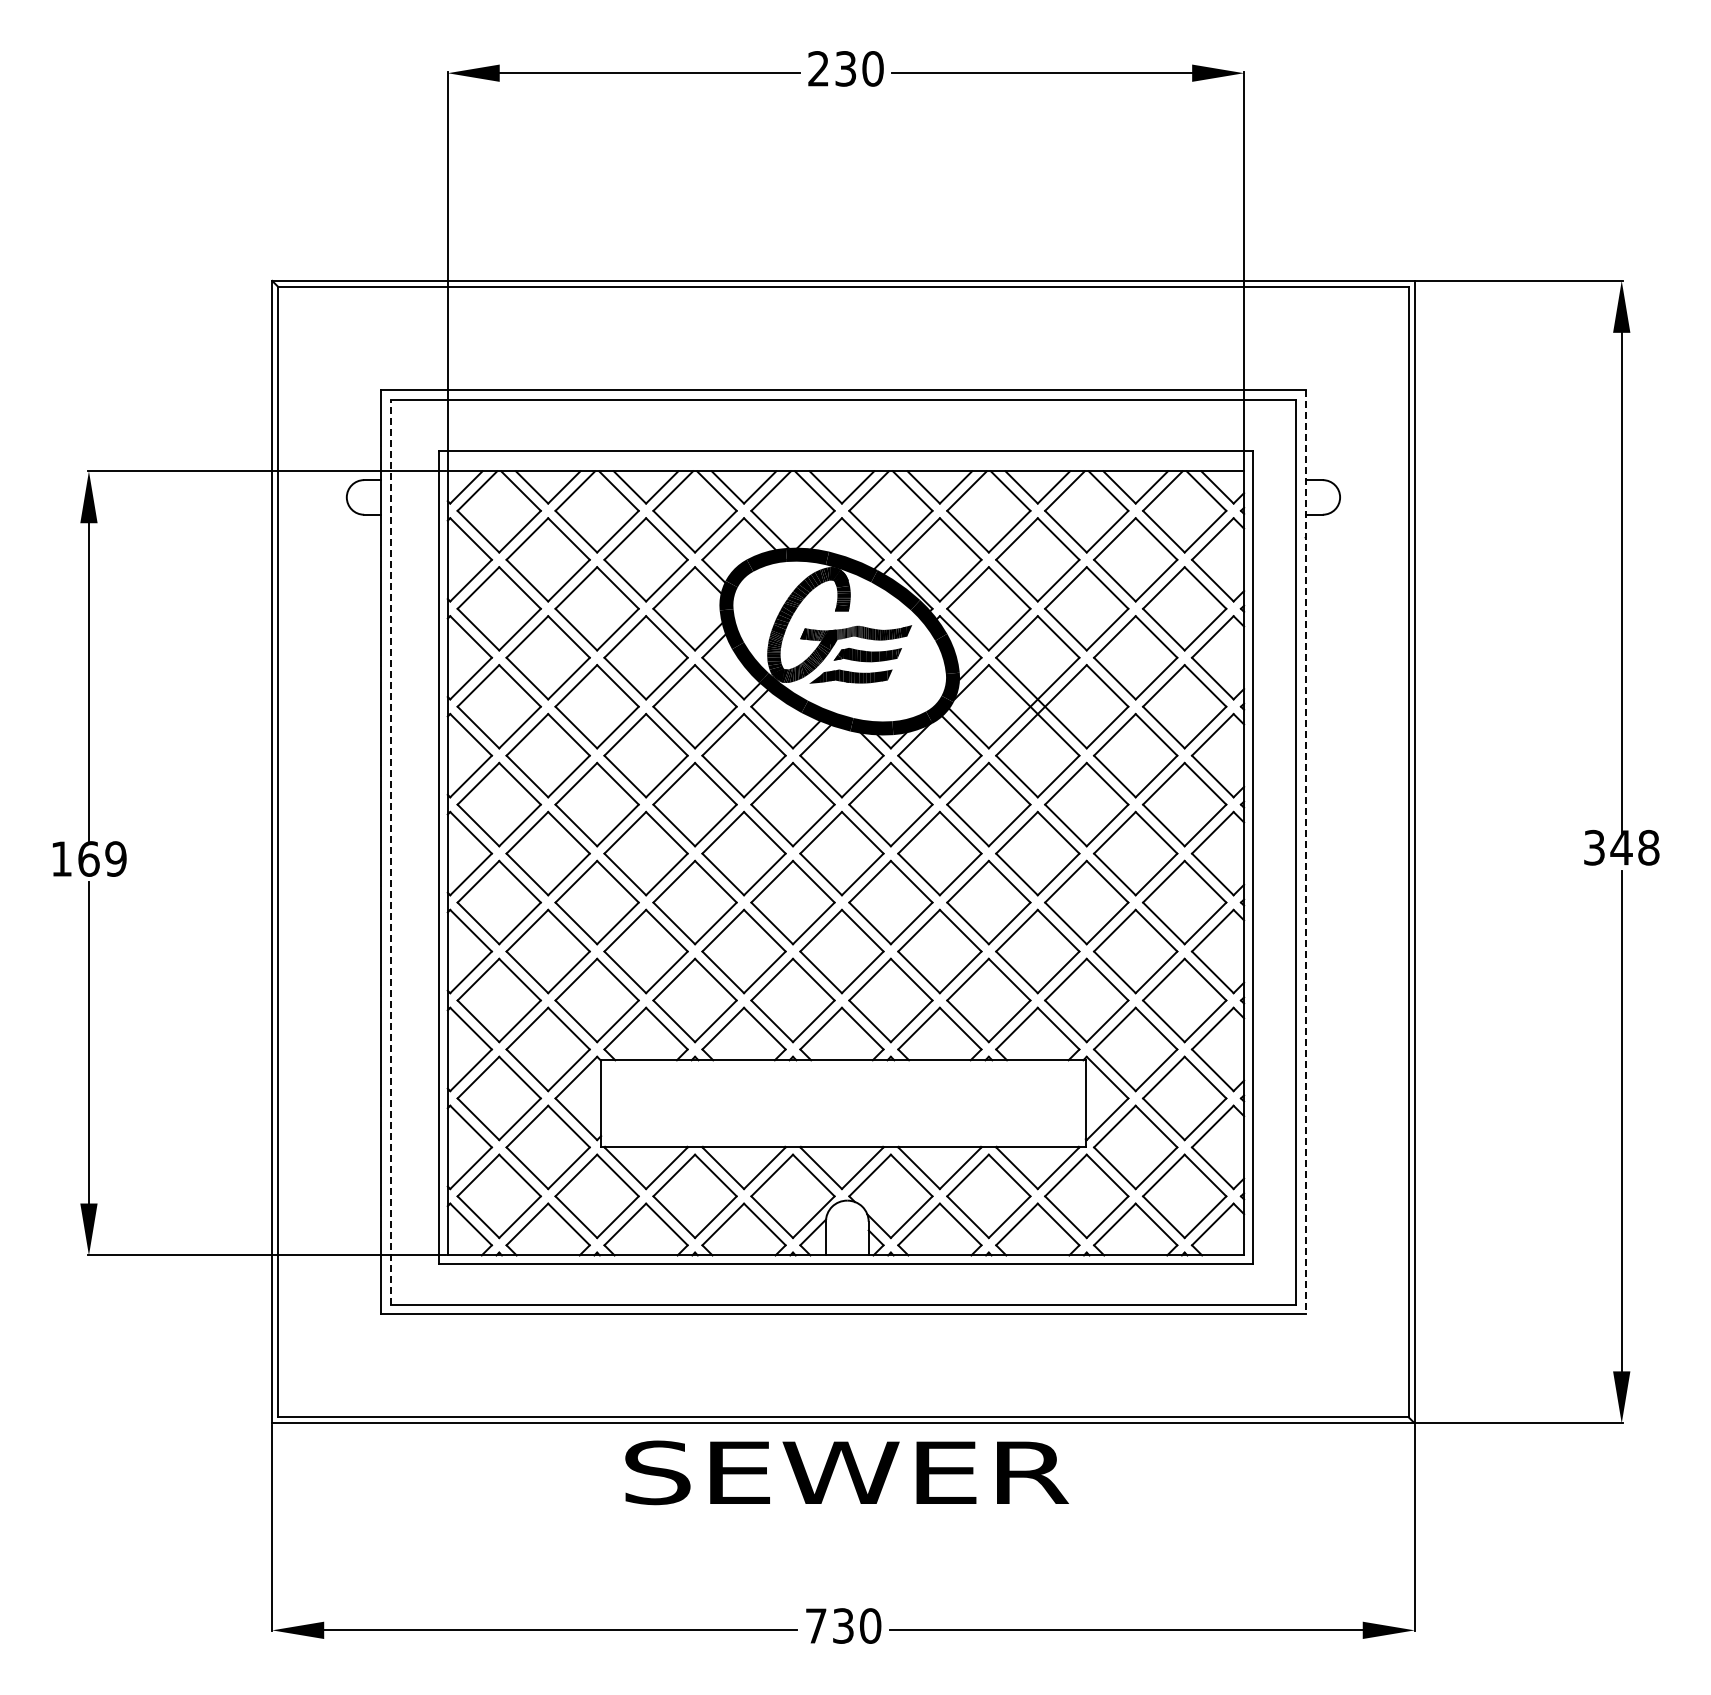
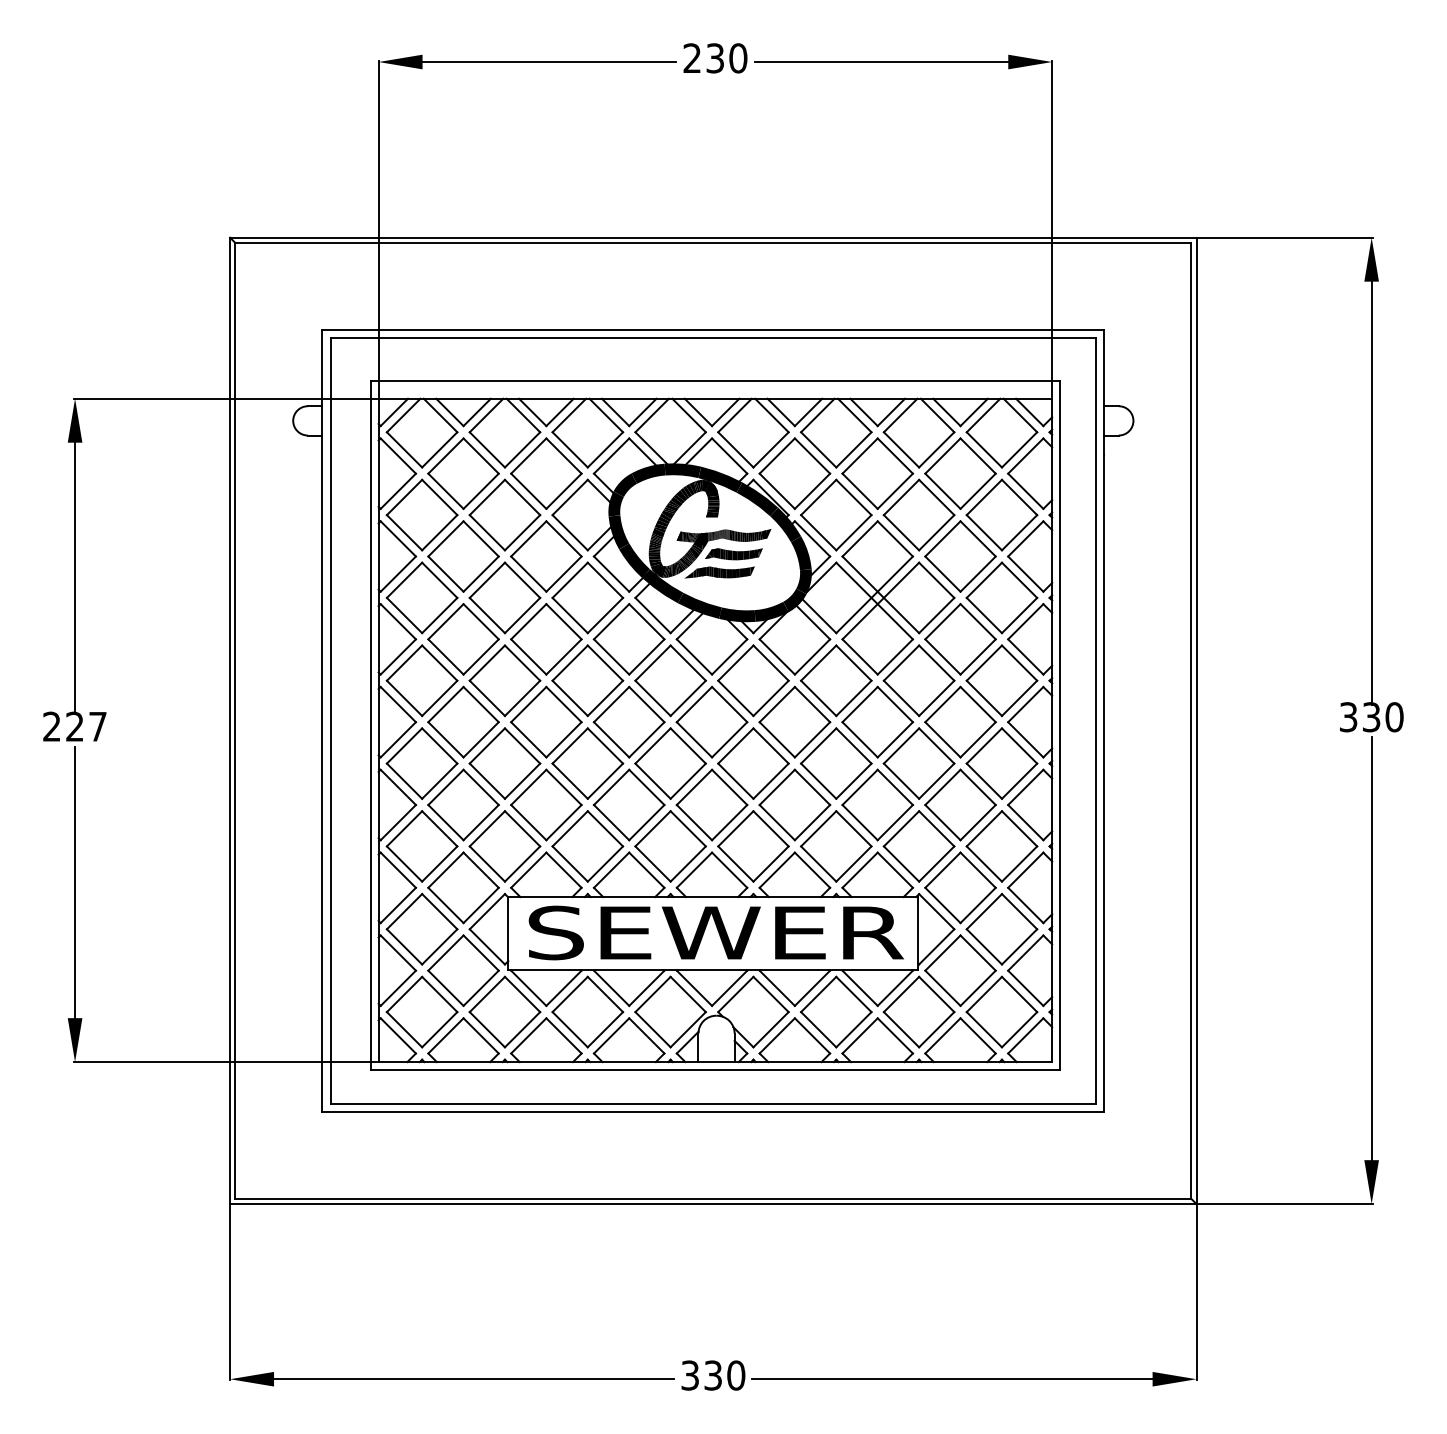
text: (1634, 847) -> (1382, 717), 348 -> 330
line: (391, 851) -> (331, 720), dashed -> solid
line: (1305, 852) -> (1104, 721), dashed -> solid
text: (88, 858) -> (74, 726), 169 -> 227
text: (846, 1472) -> (715, 932), moved
text: (816, 1625) -> (690, 1375), 730 -> 330

